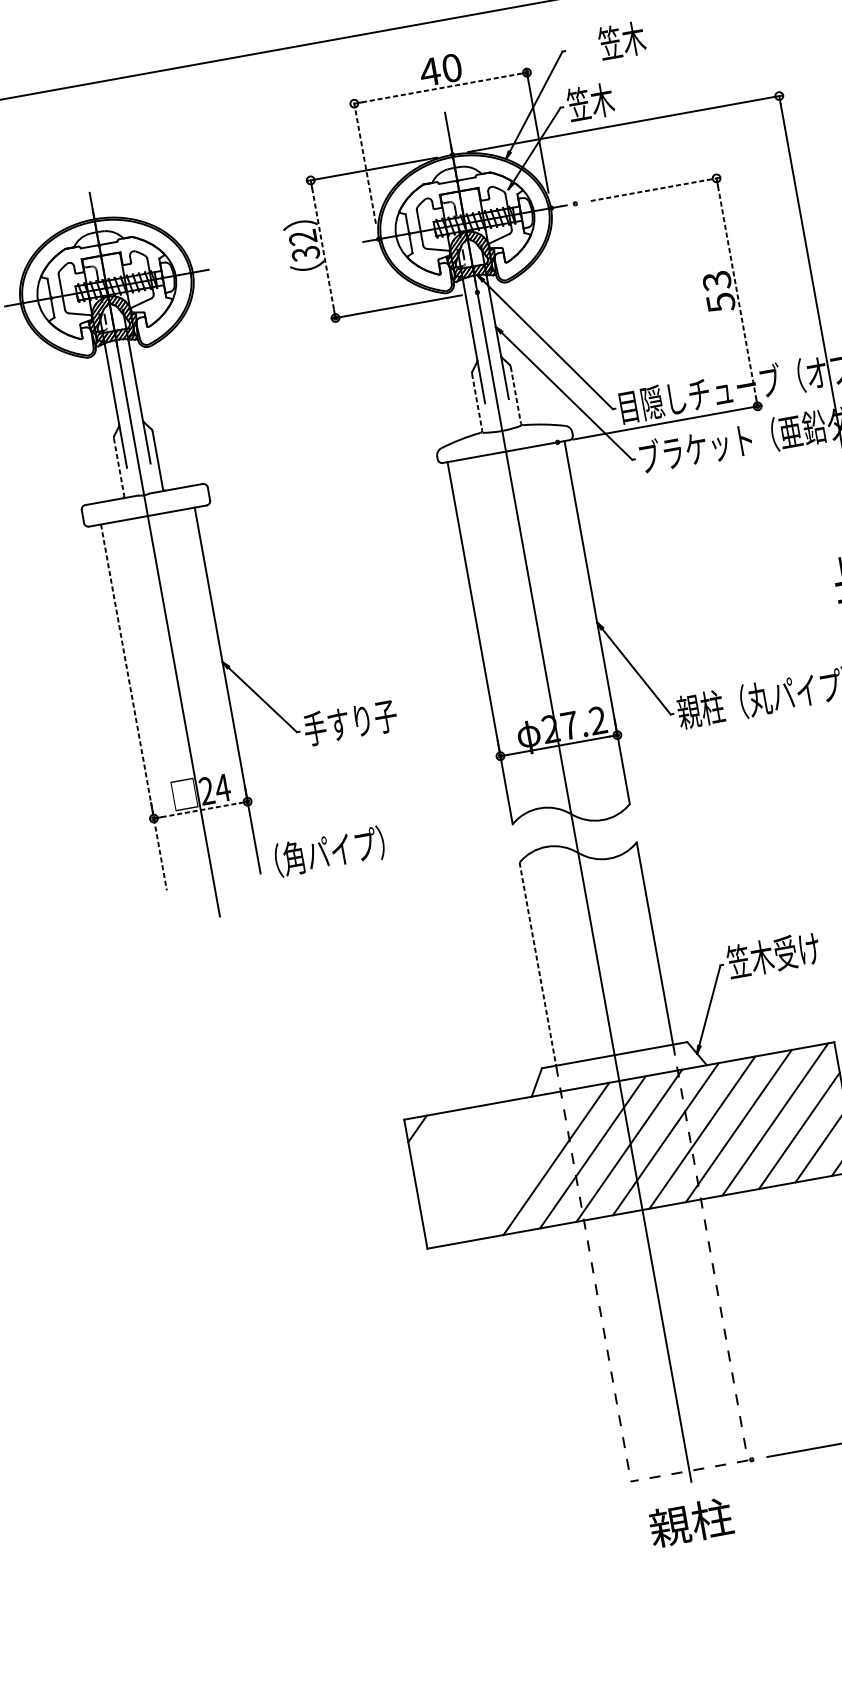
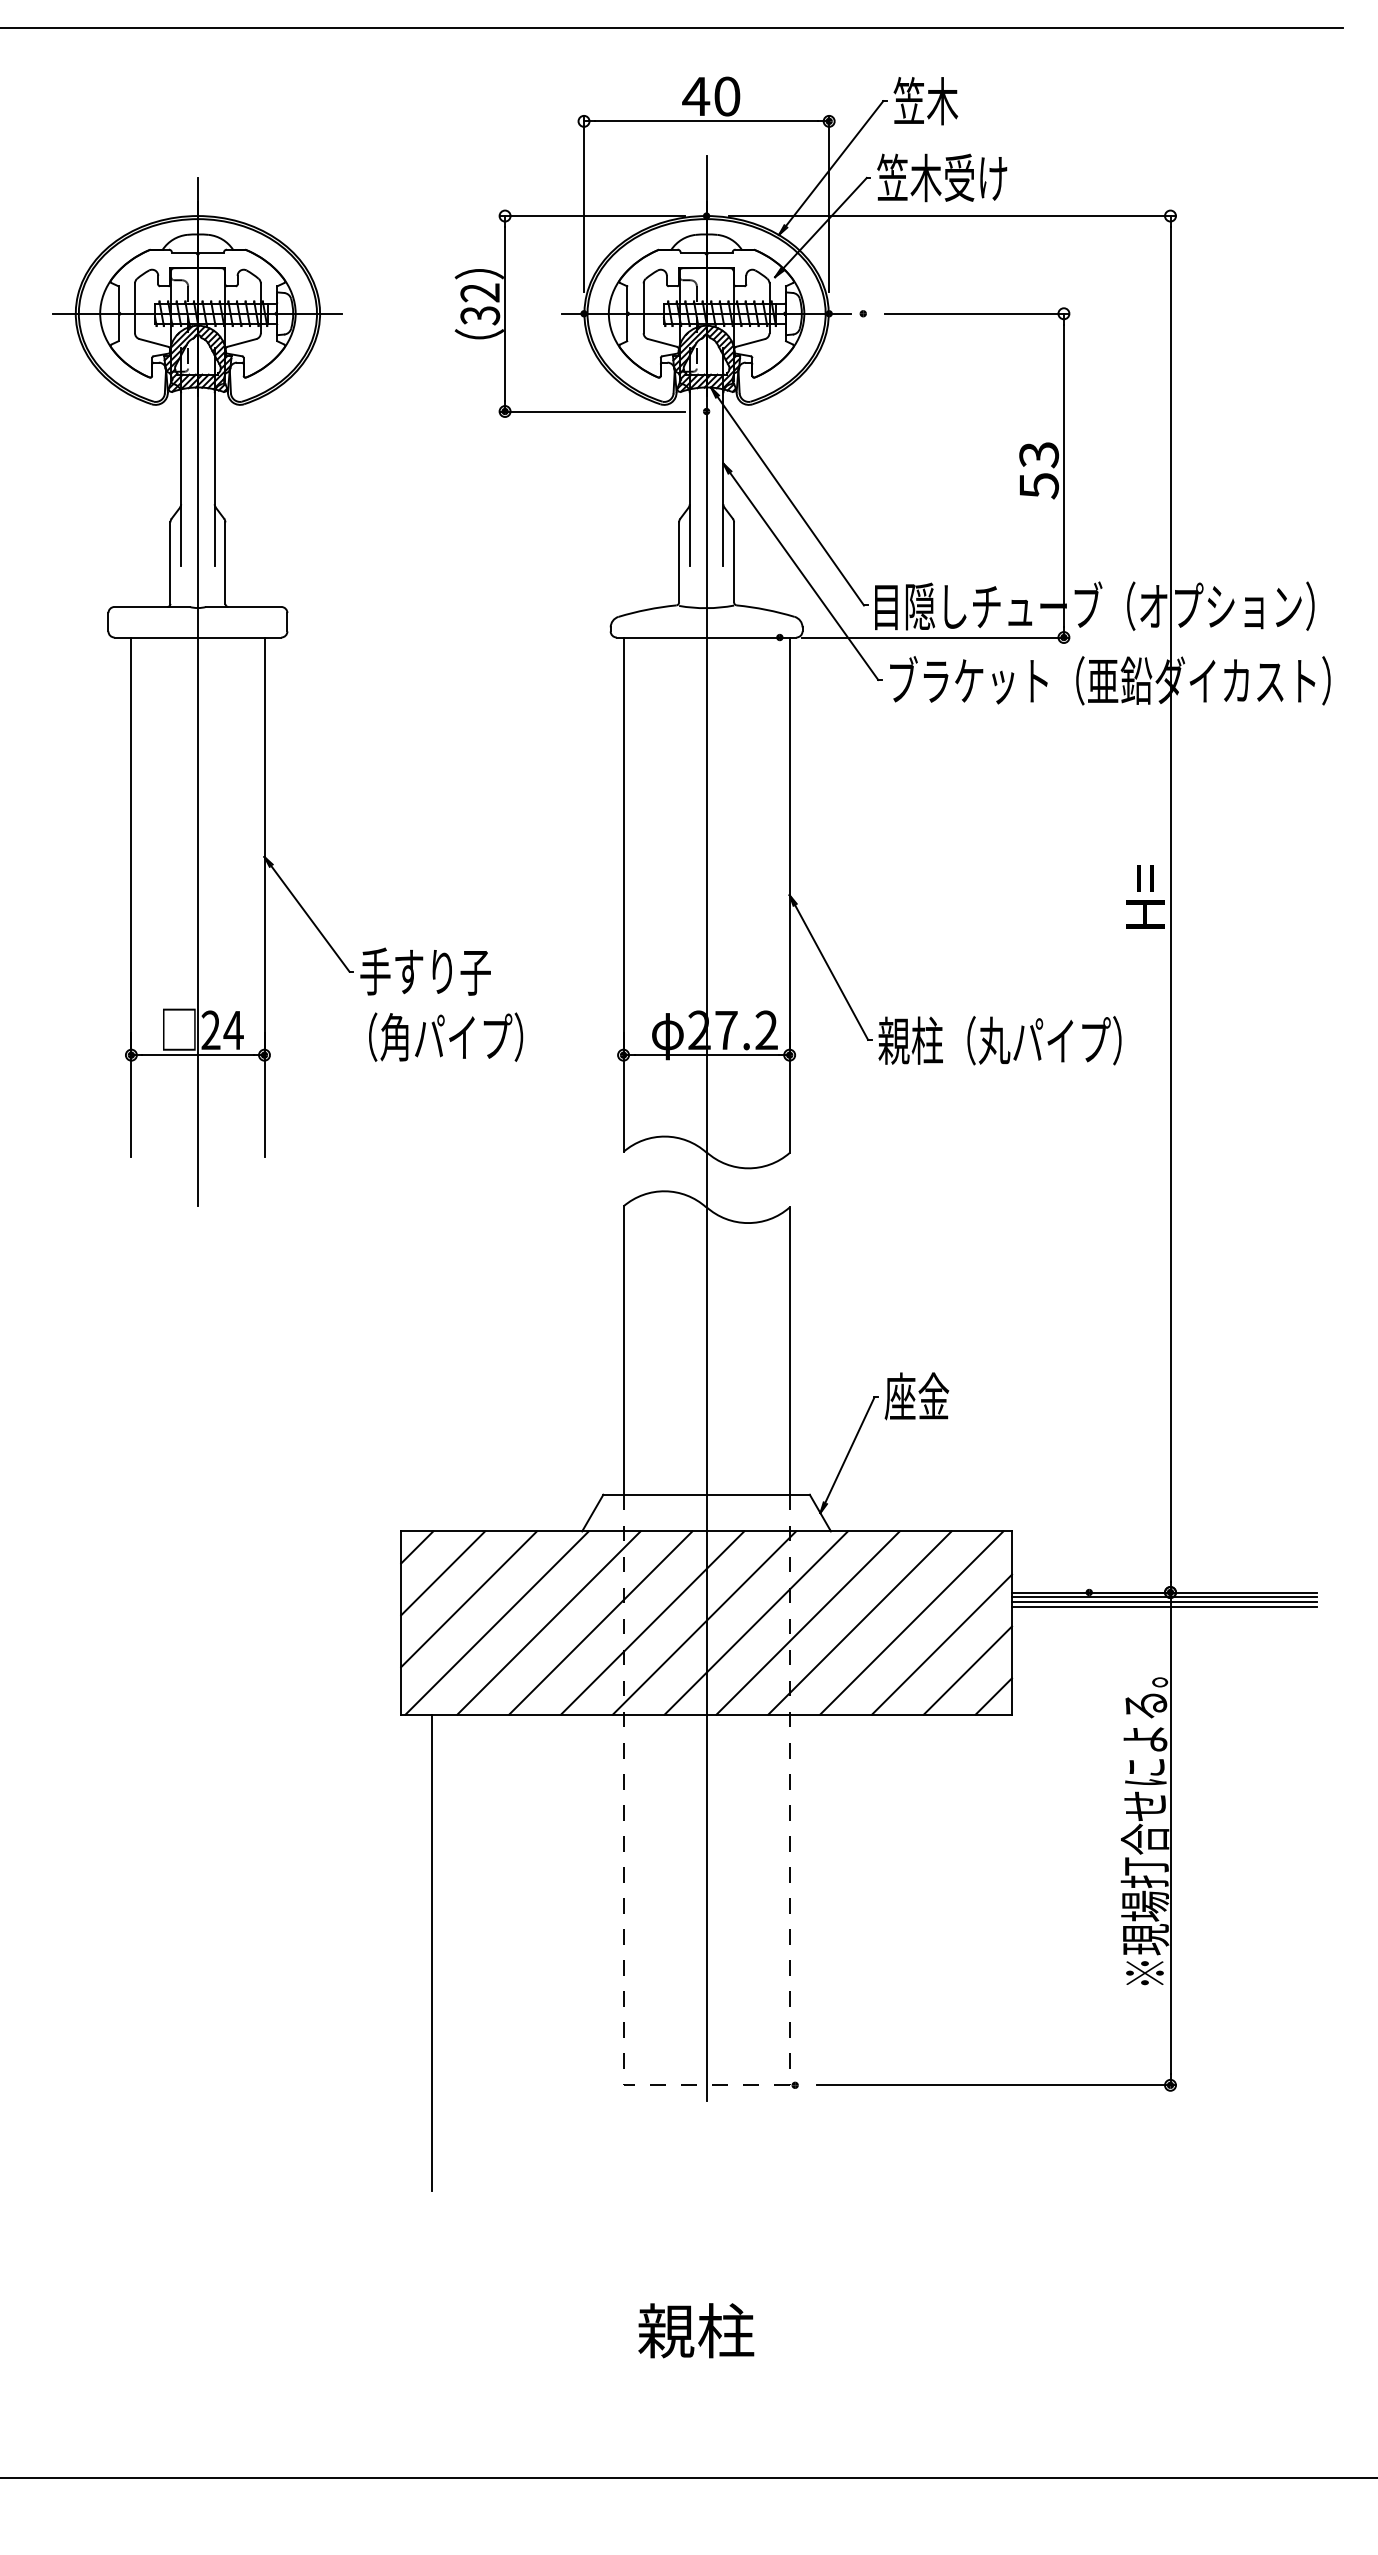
text: (621, 41) -> (925, 101), moved
line: (440, 88) -> (706, 121), dashed -> solid
text: (637, 93) -> (975, 177), 笠木 -> 笠木受け
line: (365, 161) -> (584, 203), dashed -> solid
line: (655, 189) -> (977, 313), dashed -> solid
line: (323, 248) -> (505, 313), dashed -> solid
line: (736, 292) -> (1063, 475), dashed -> solid
line: (516, 395) -> (734, 562), dashed -> solid
line: (477, 402) -> (679, 562), dashed -> solid
line: (119, 467) -> (170, 563), dashed -> solid
line: (134, 707) -> (131, 897), dashed -> solid
line: (200, 810) -> (197, 1055), dashed -> solid
text: (329, 851) -> (446, 1036), moved
text: (773, 955) -> (949, 1396), 笠木受け -> 座金
line: (537, 964) -> (623, 1351), dashed -> solid
line: (439, 1143) -> (443, 1573), added
line: (460, 1159) -> (468, 1599), added
line: (519, 1165) -> (548, 1622), added
line: (482, 1171) -> (496, 1622), added
line: (478, 1412) -> (431, 1952), added
text: (691, 1522) -> (696, 2330), moved

